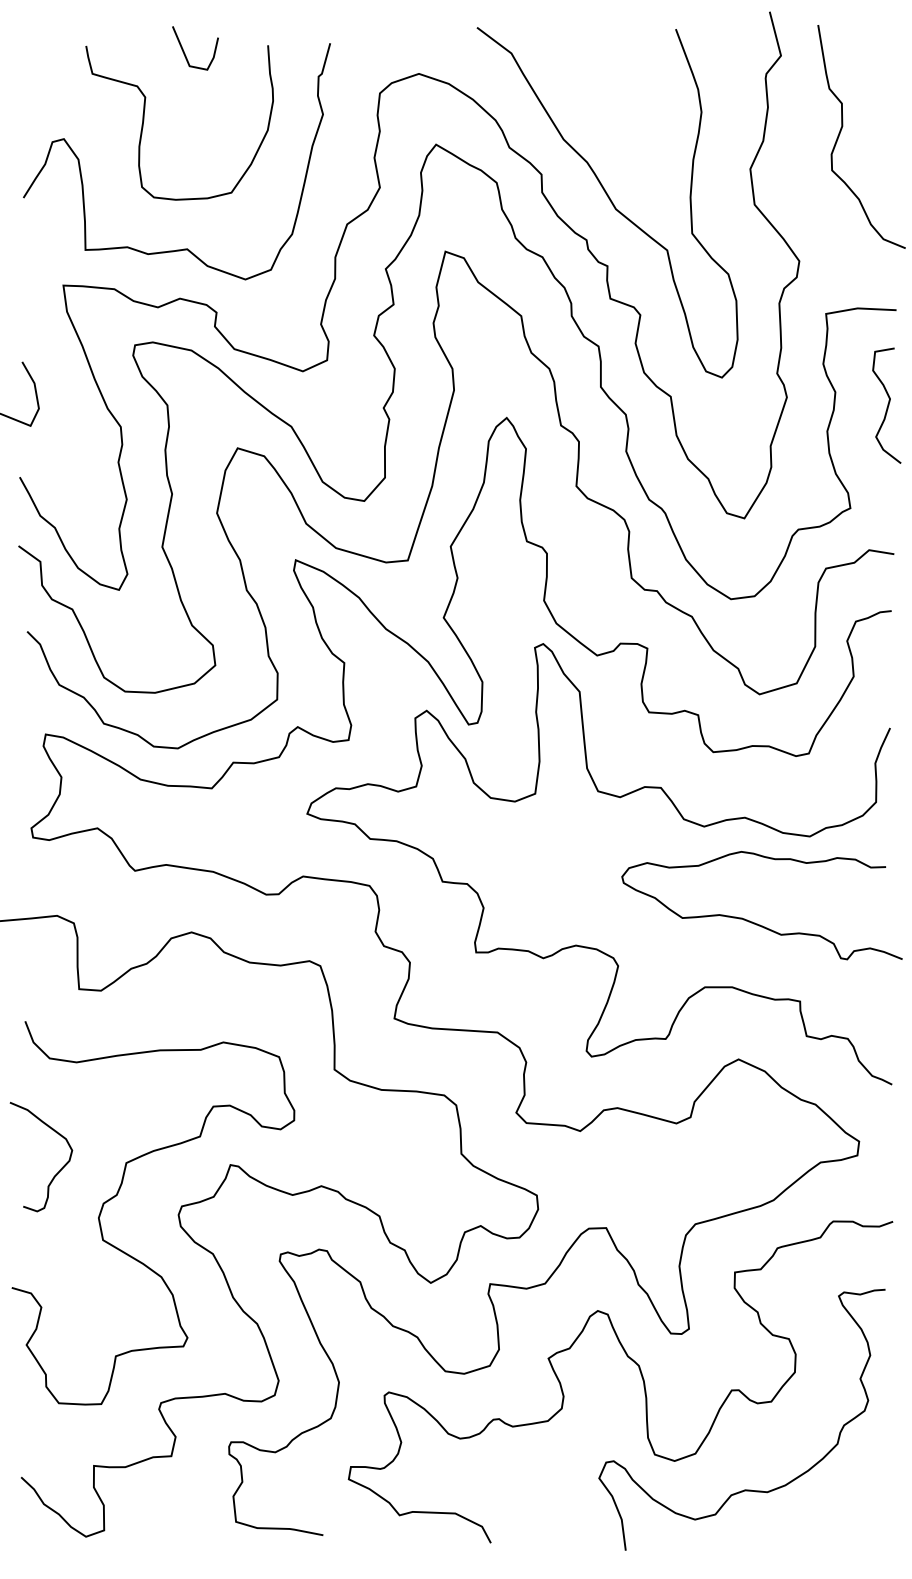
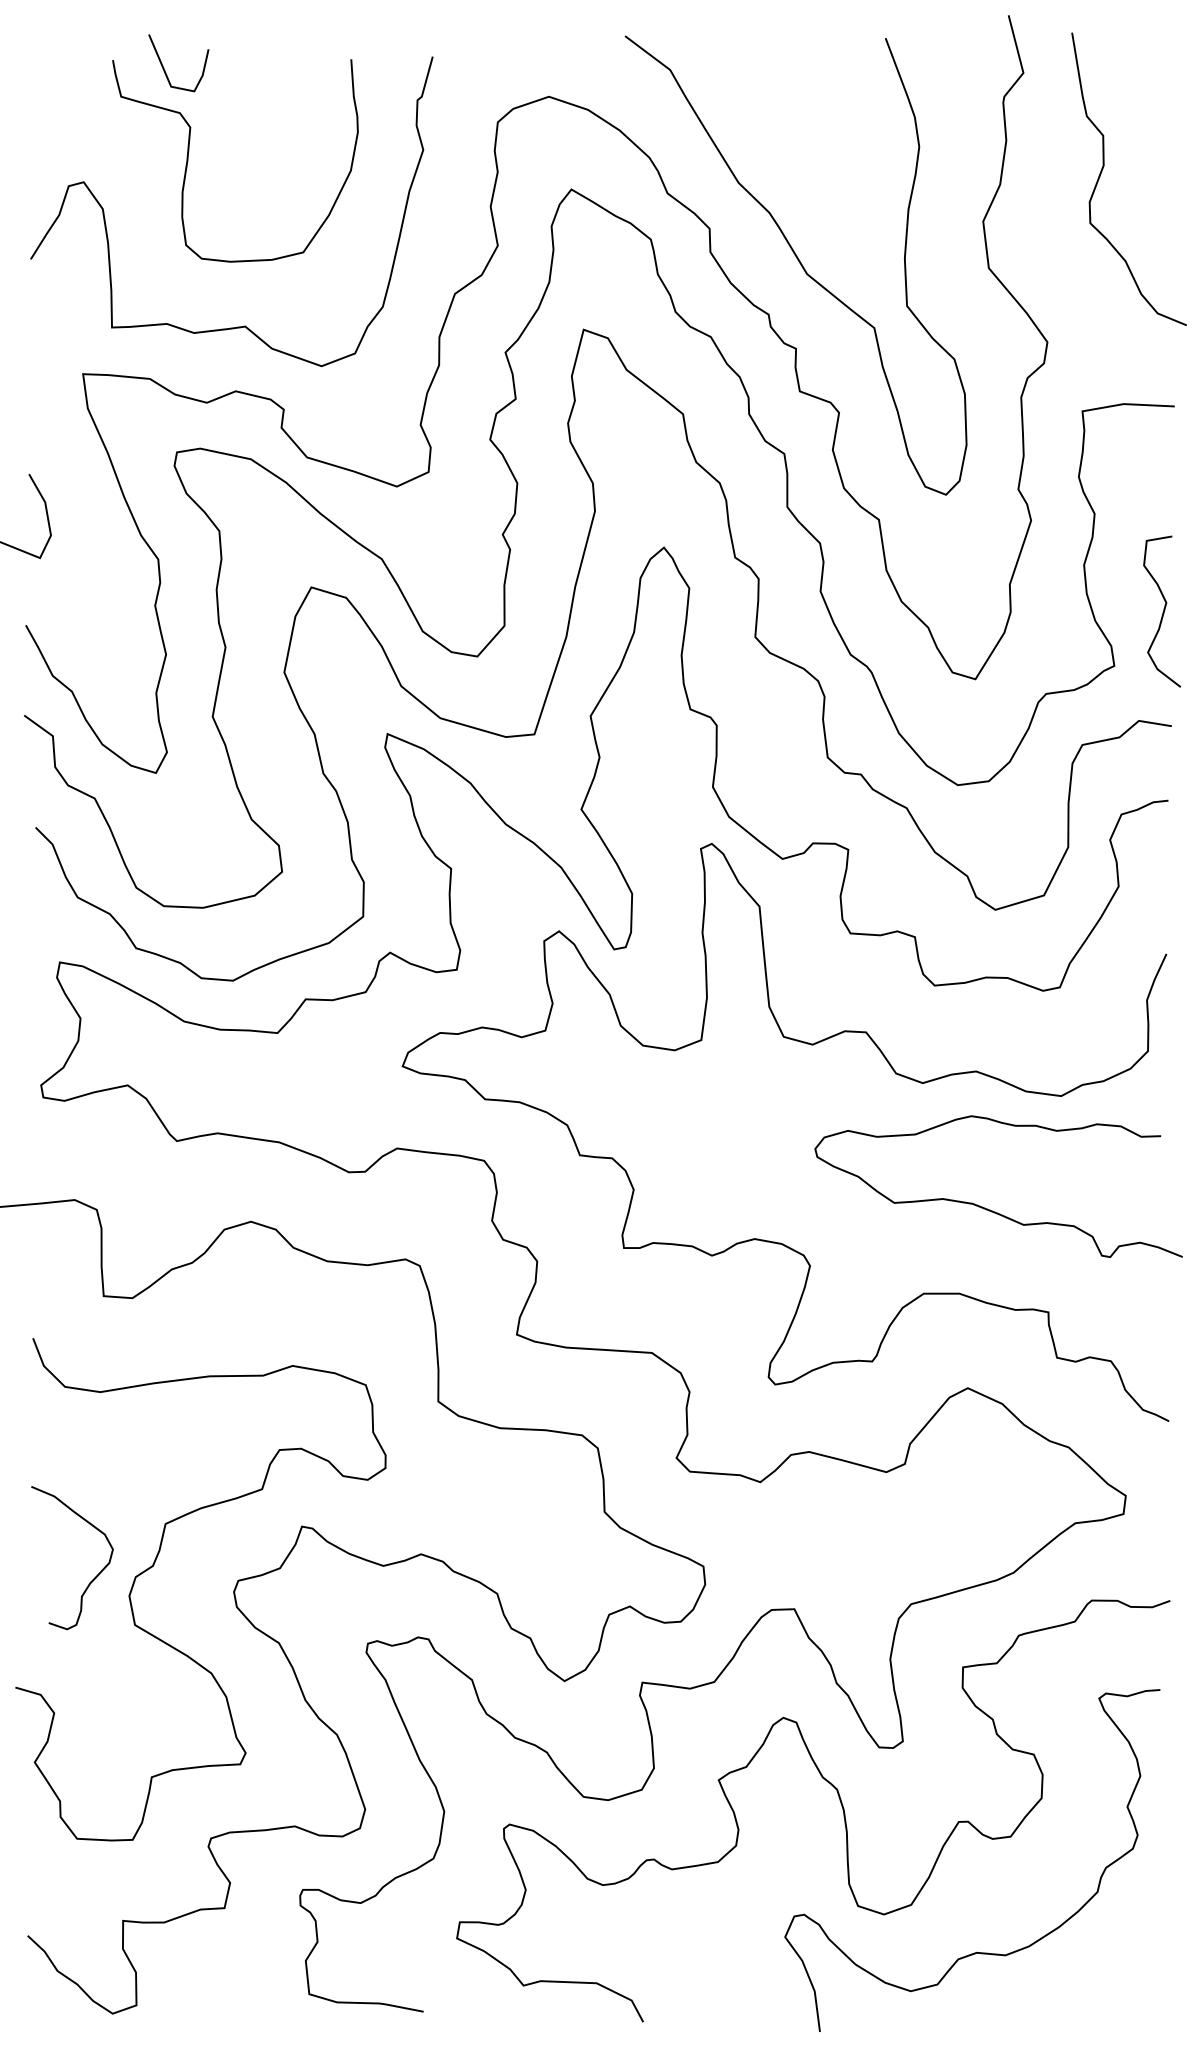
line: (185, 53) -> (165, 70), moved
curve: (887, 405) -> (1162, 611), moved
curve: (57, 1172) -> (93, 1578), moved

